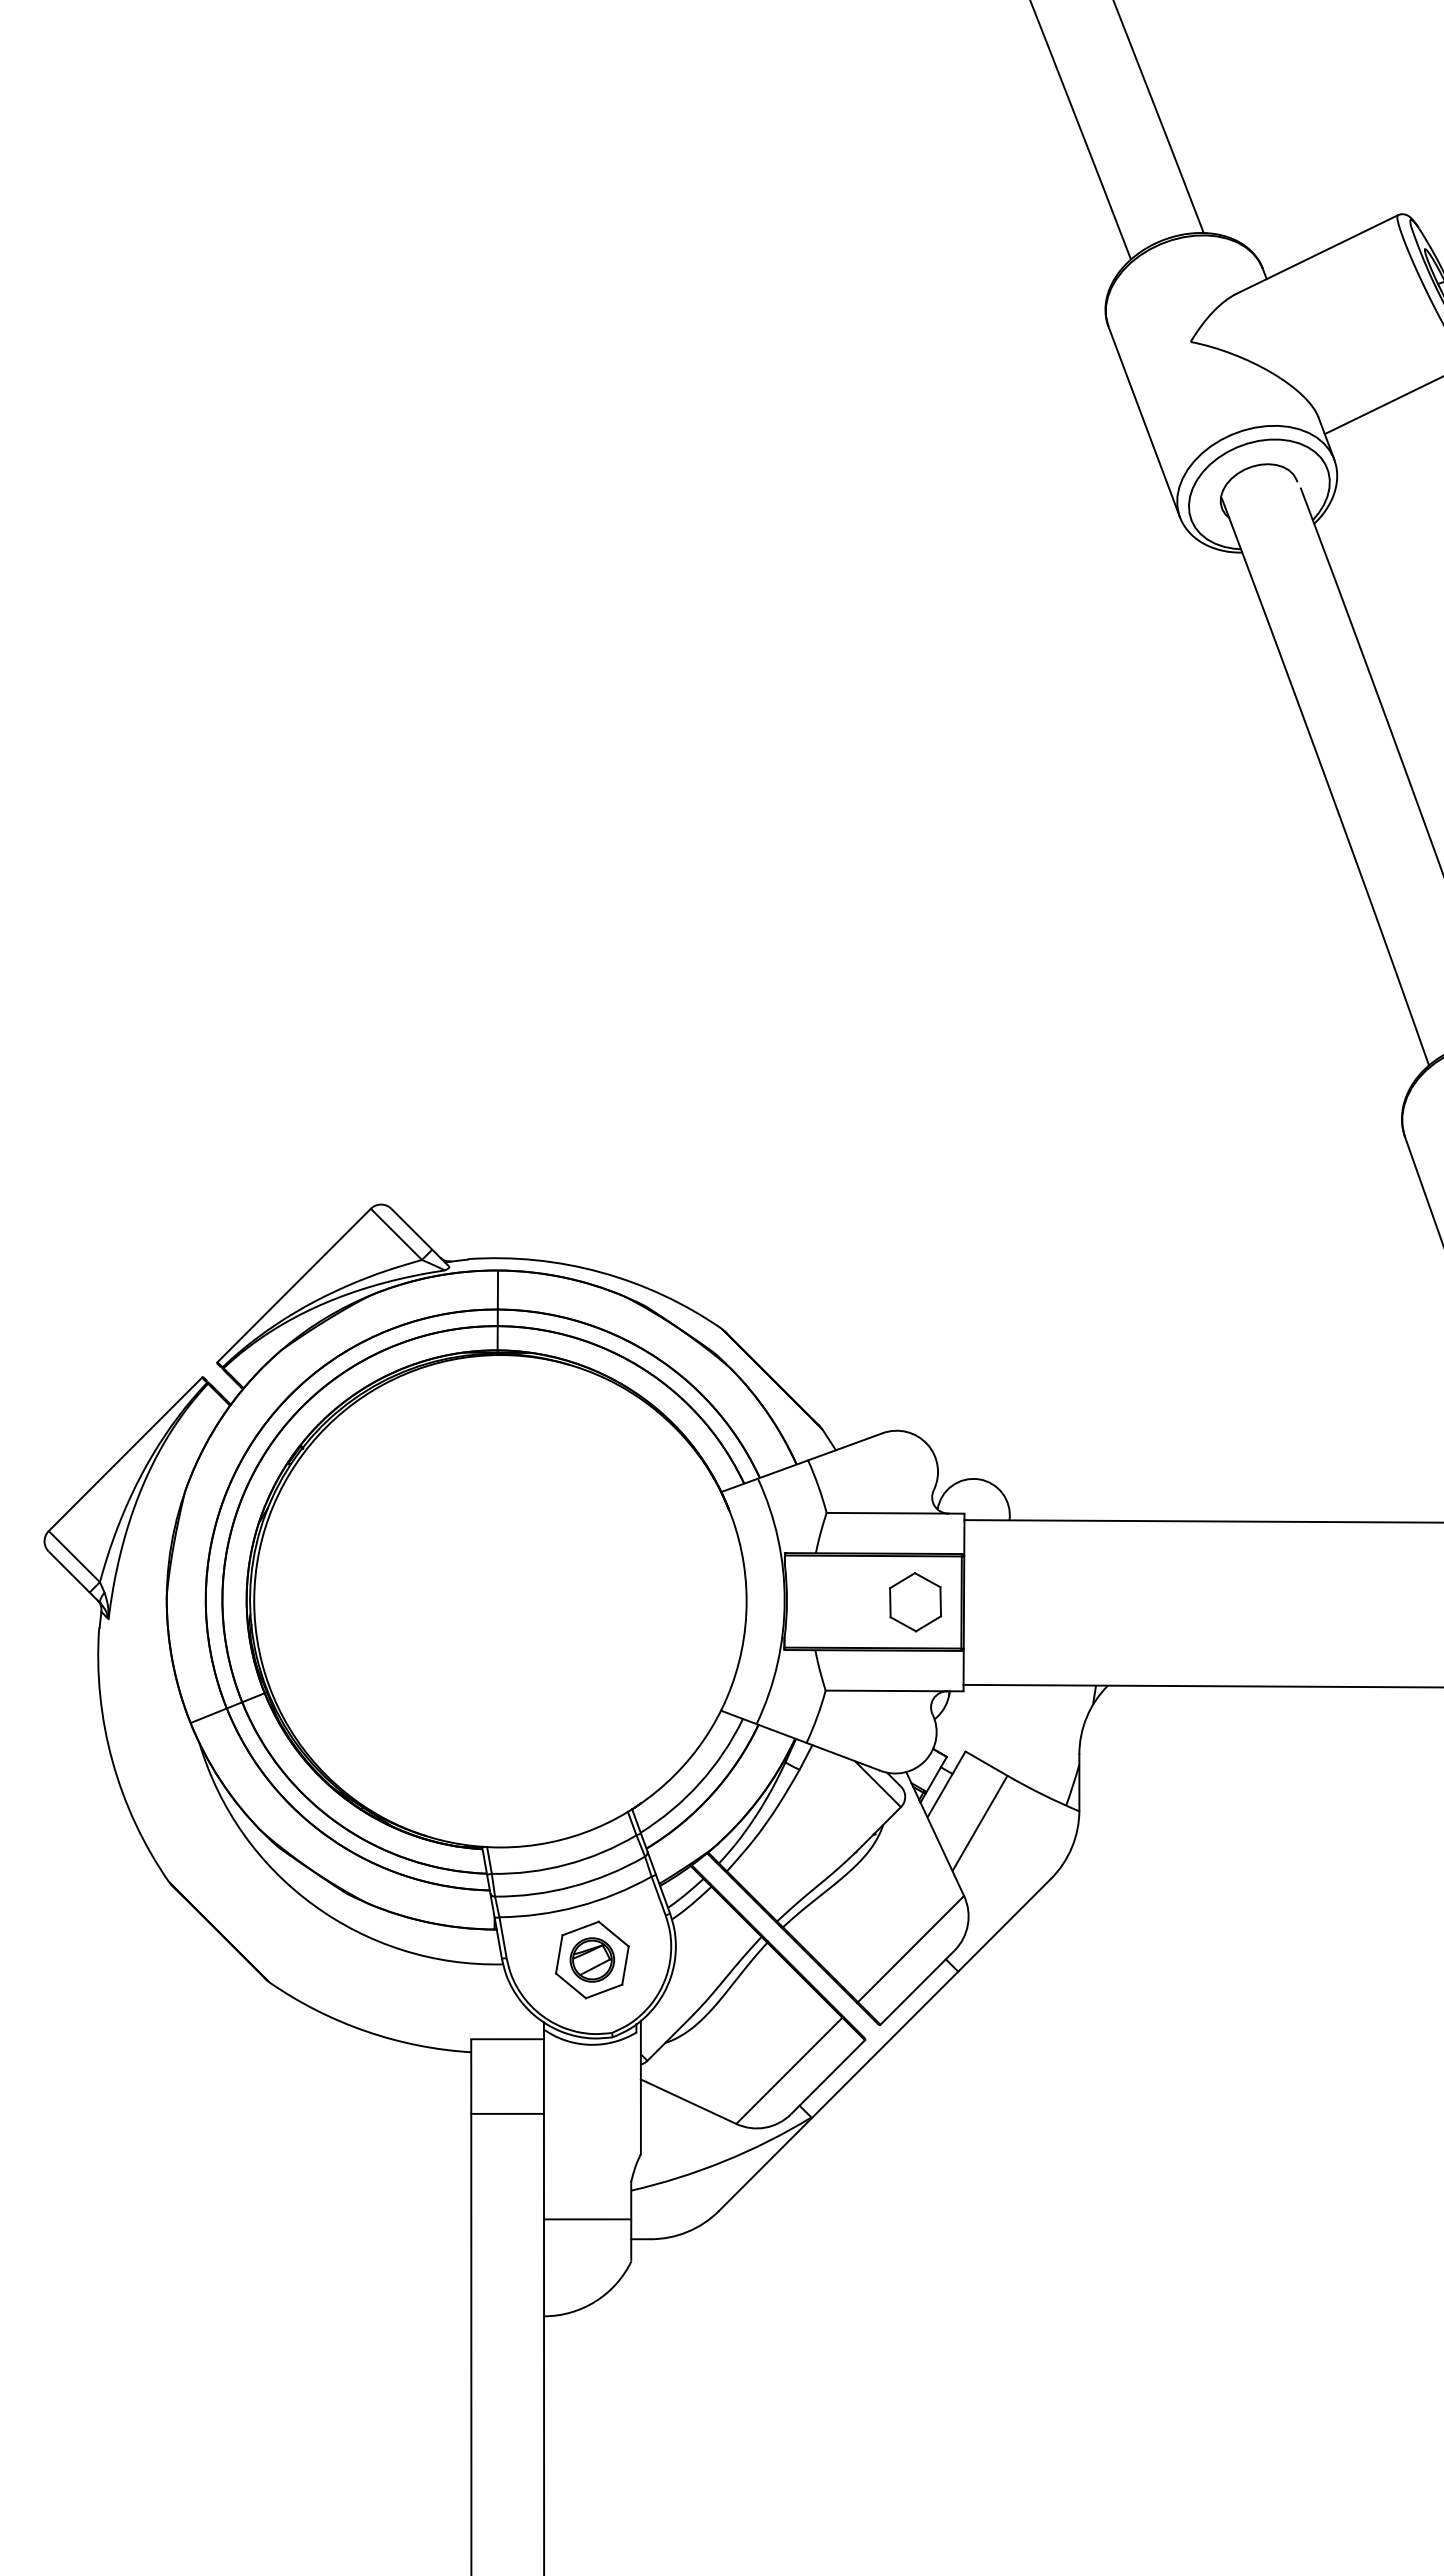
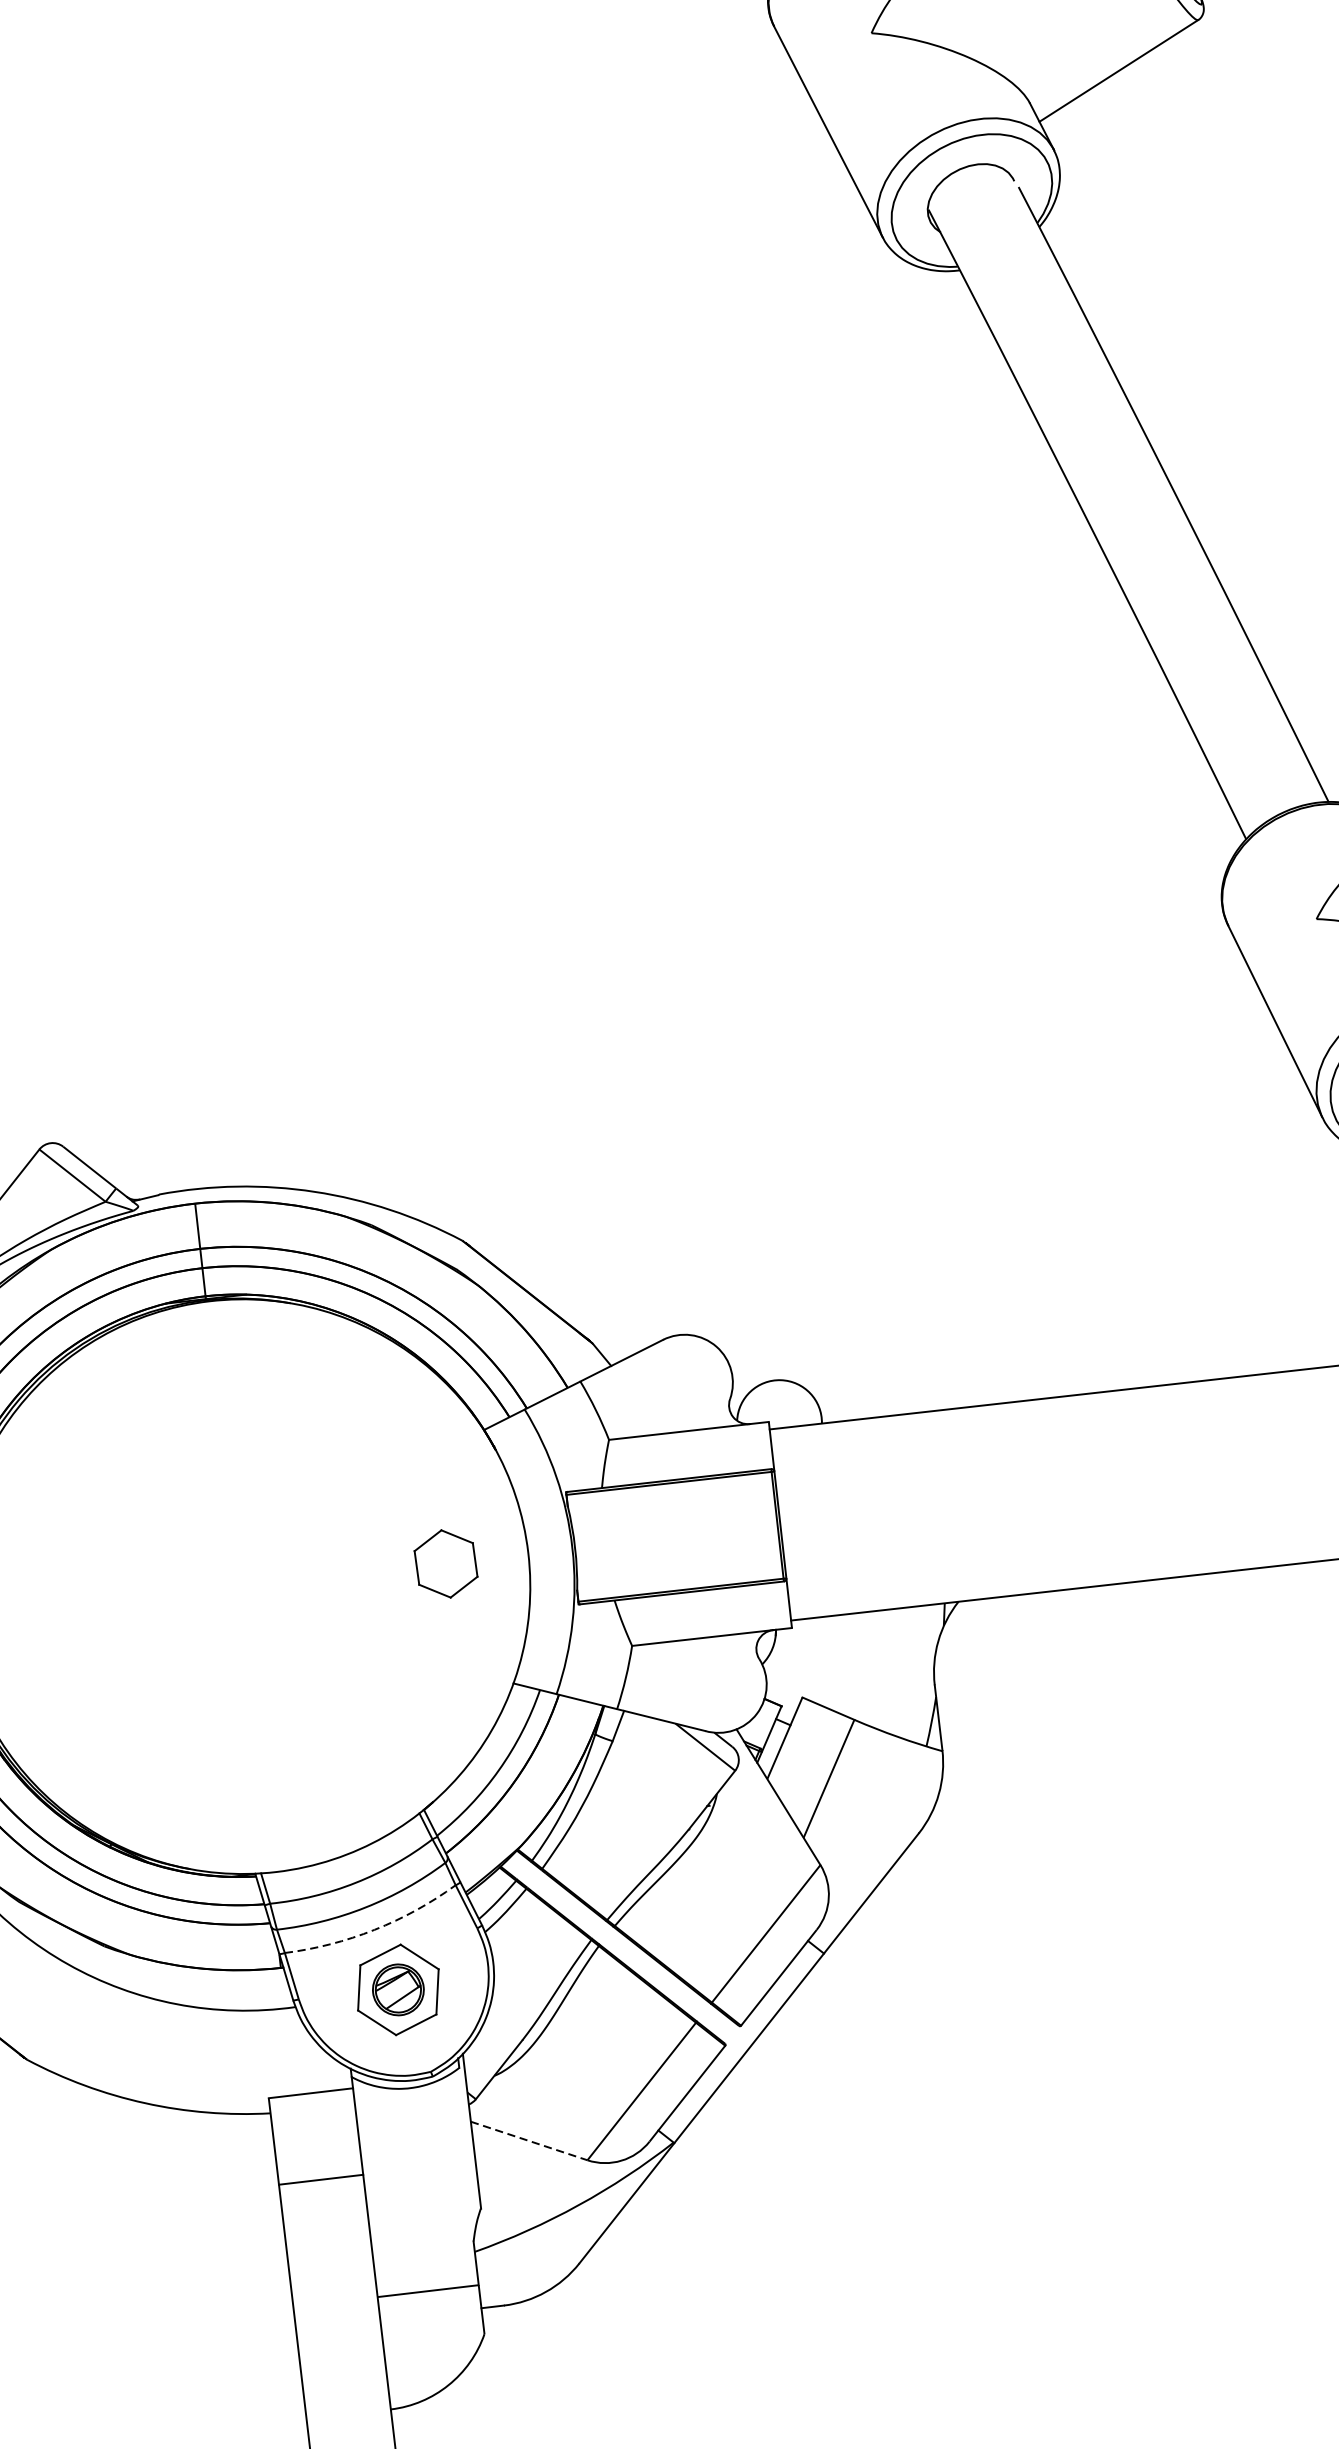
part: (915, 1602) -> (446, 1564), moved
arc: (578, 1906) -> (375, 1929), solid -> dashed
line: (688, 2101) -> (529, 2140), solid -> dashed

